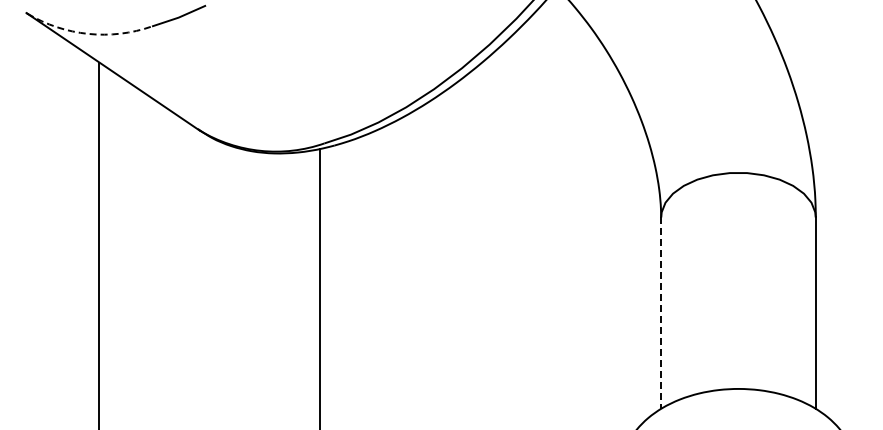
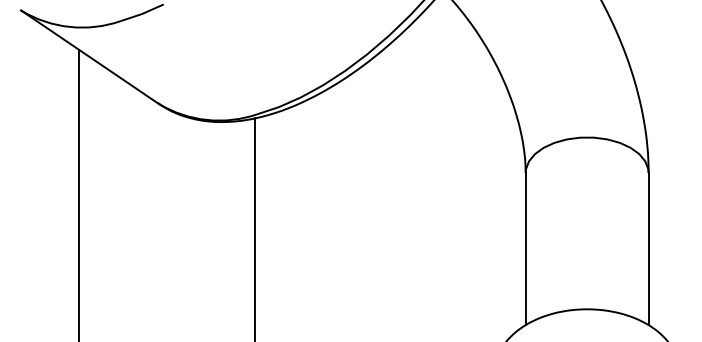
arc: (88, 33) -> (70, 26), dashed -> solid
line: (661, 313) -> (525, 249), dashed -> solid

